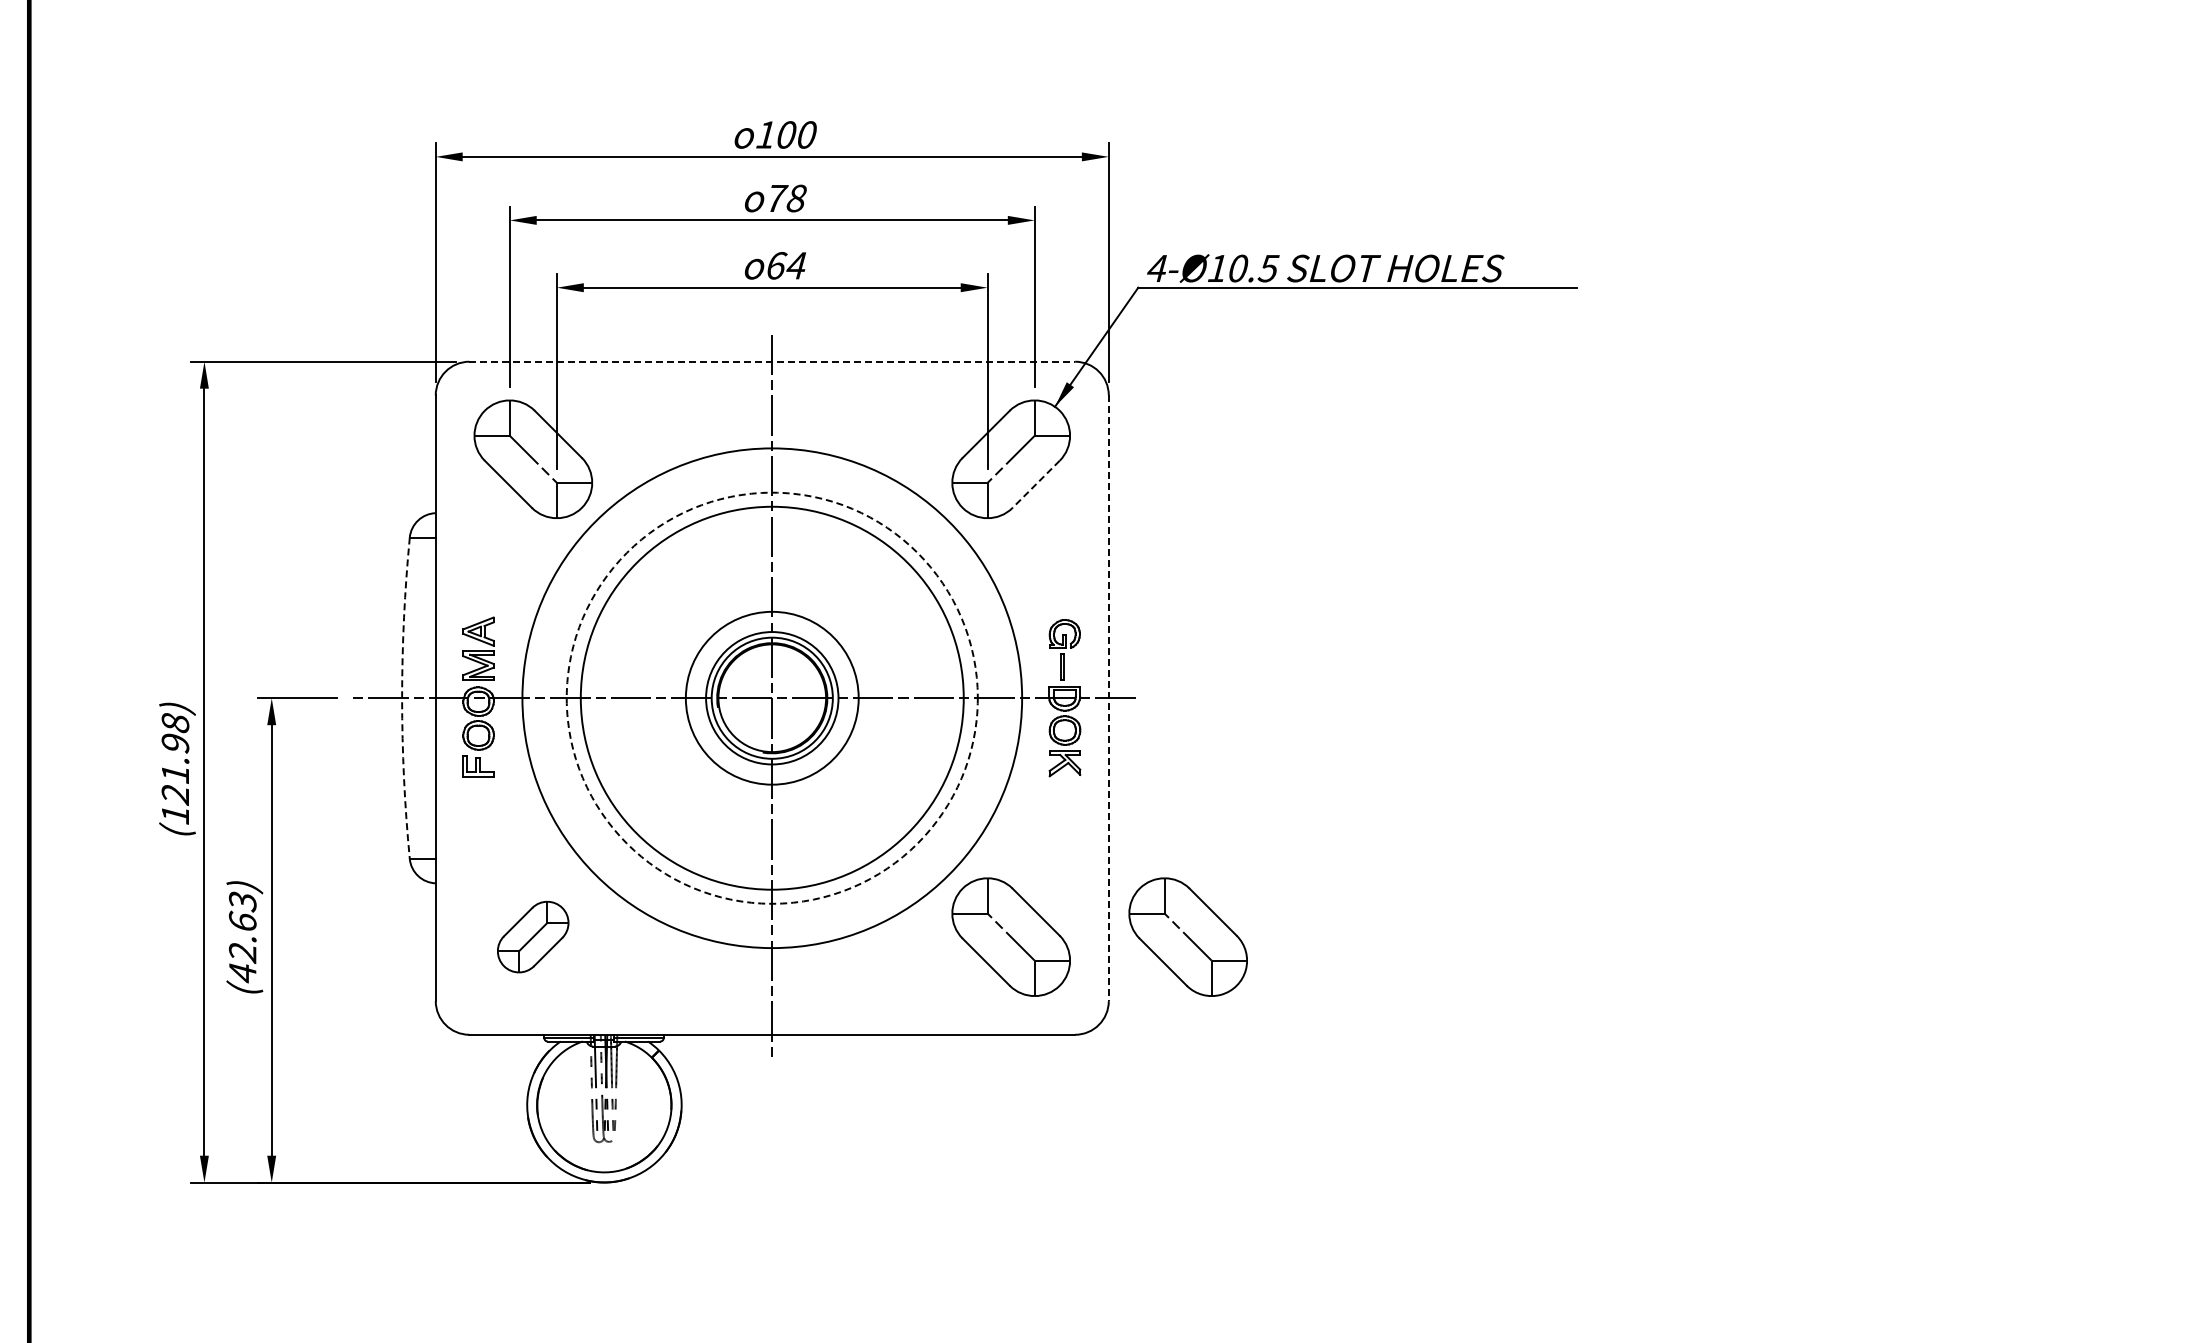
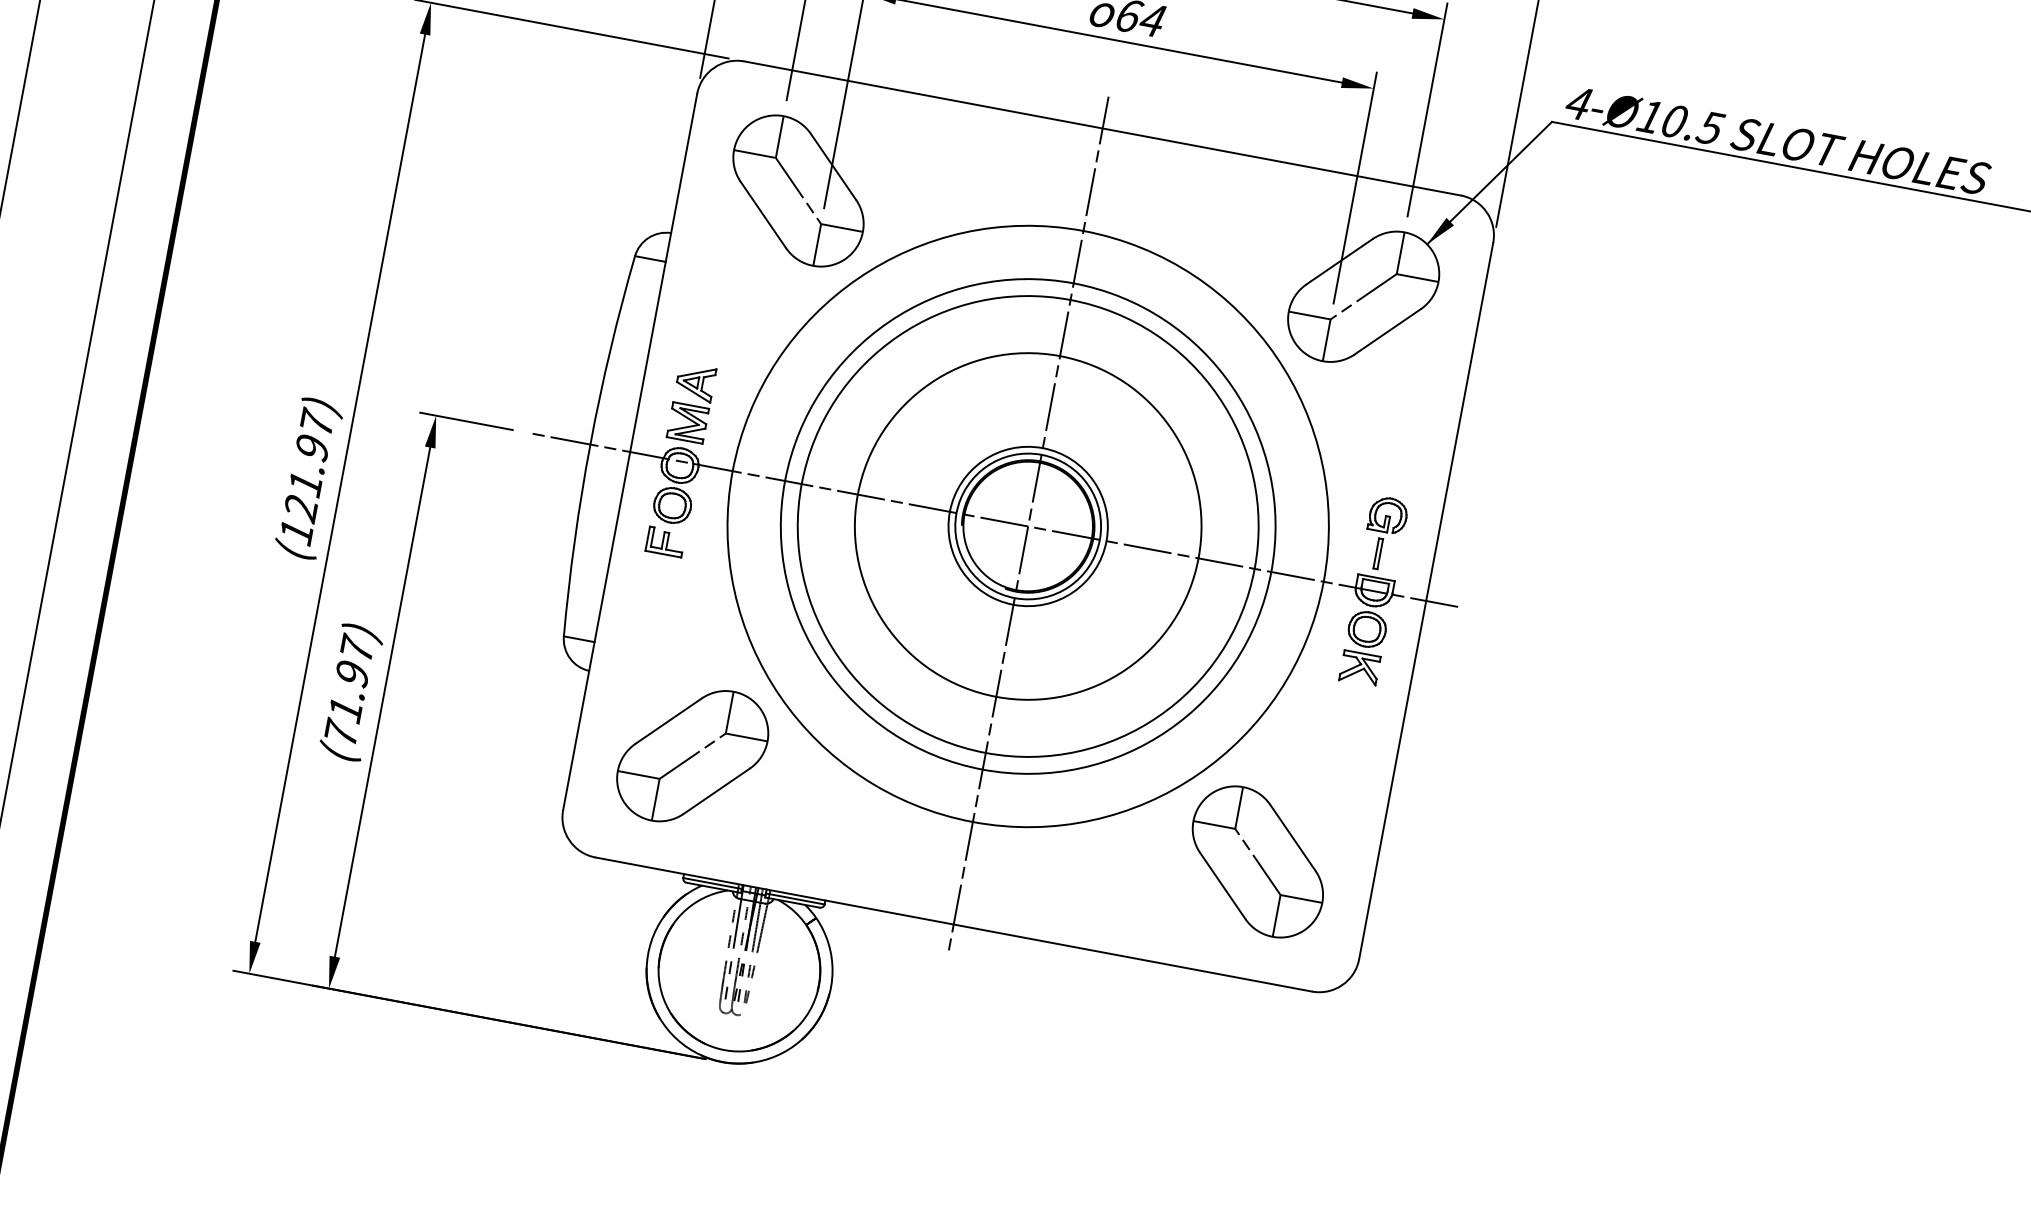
line: (772, 361) -> (1102, 128), dashed -> solid
line: (1035, 484) -> (1386, 331), dashed -> solid
circle: (771, 697) -> (1027, 525), dashed -> solid
arc: (402, 698) -> (590, 444), dashed -> solid
circle: (772, 698) -> (1028, 526), size x1.67
line: (1108, 698) -> (1425, 601), dashed -> solid
text: (175, 721) -> (317, 421), (121.98) -> (121.97)
text: (242, 936) -> (348, 691), (42.63) -> (71.97)
part: (532, 936) -> (691, 755), size x1.67
part: (1187, 936) -> (1466, 900), removed

